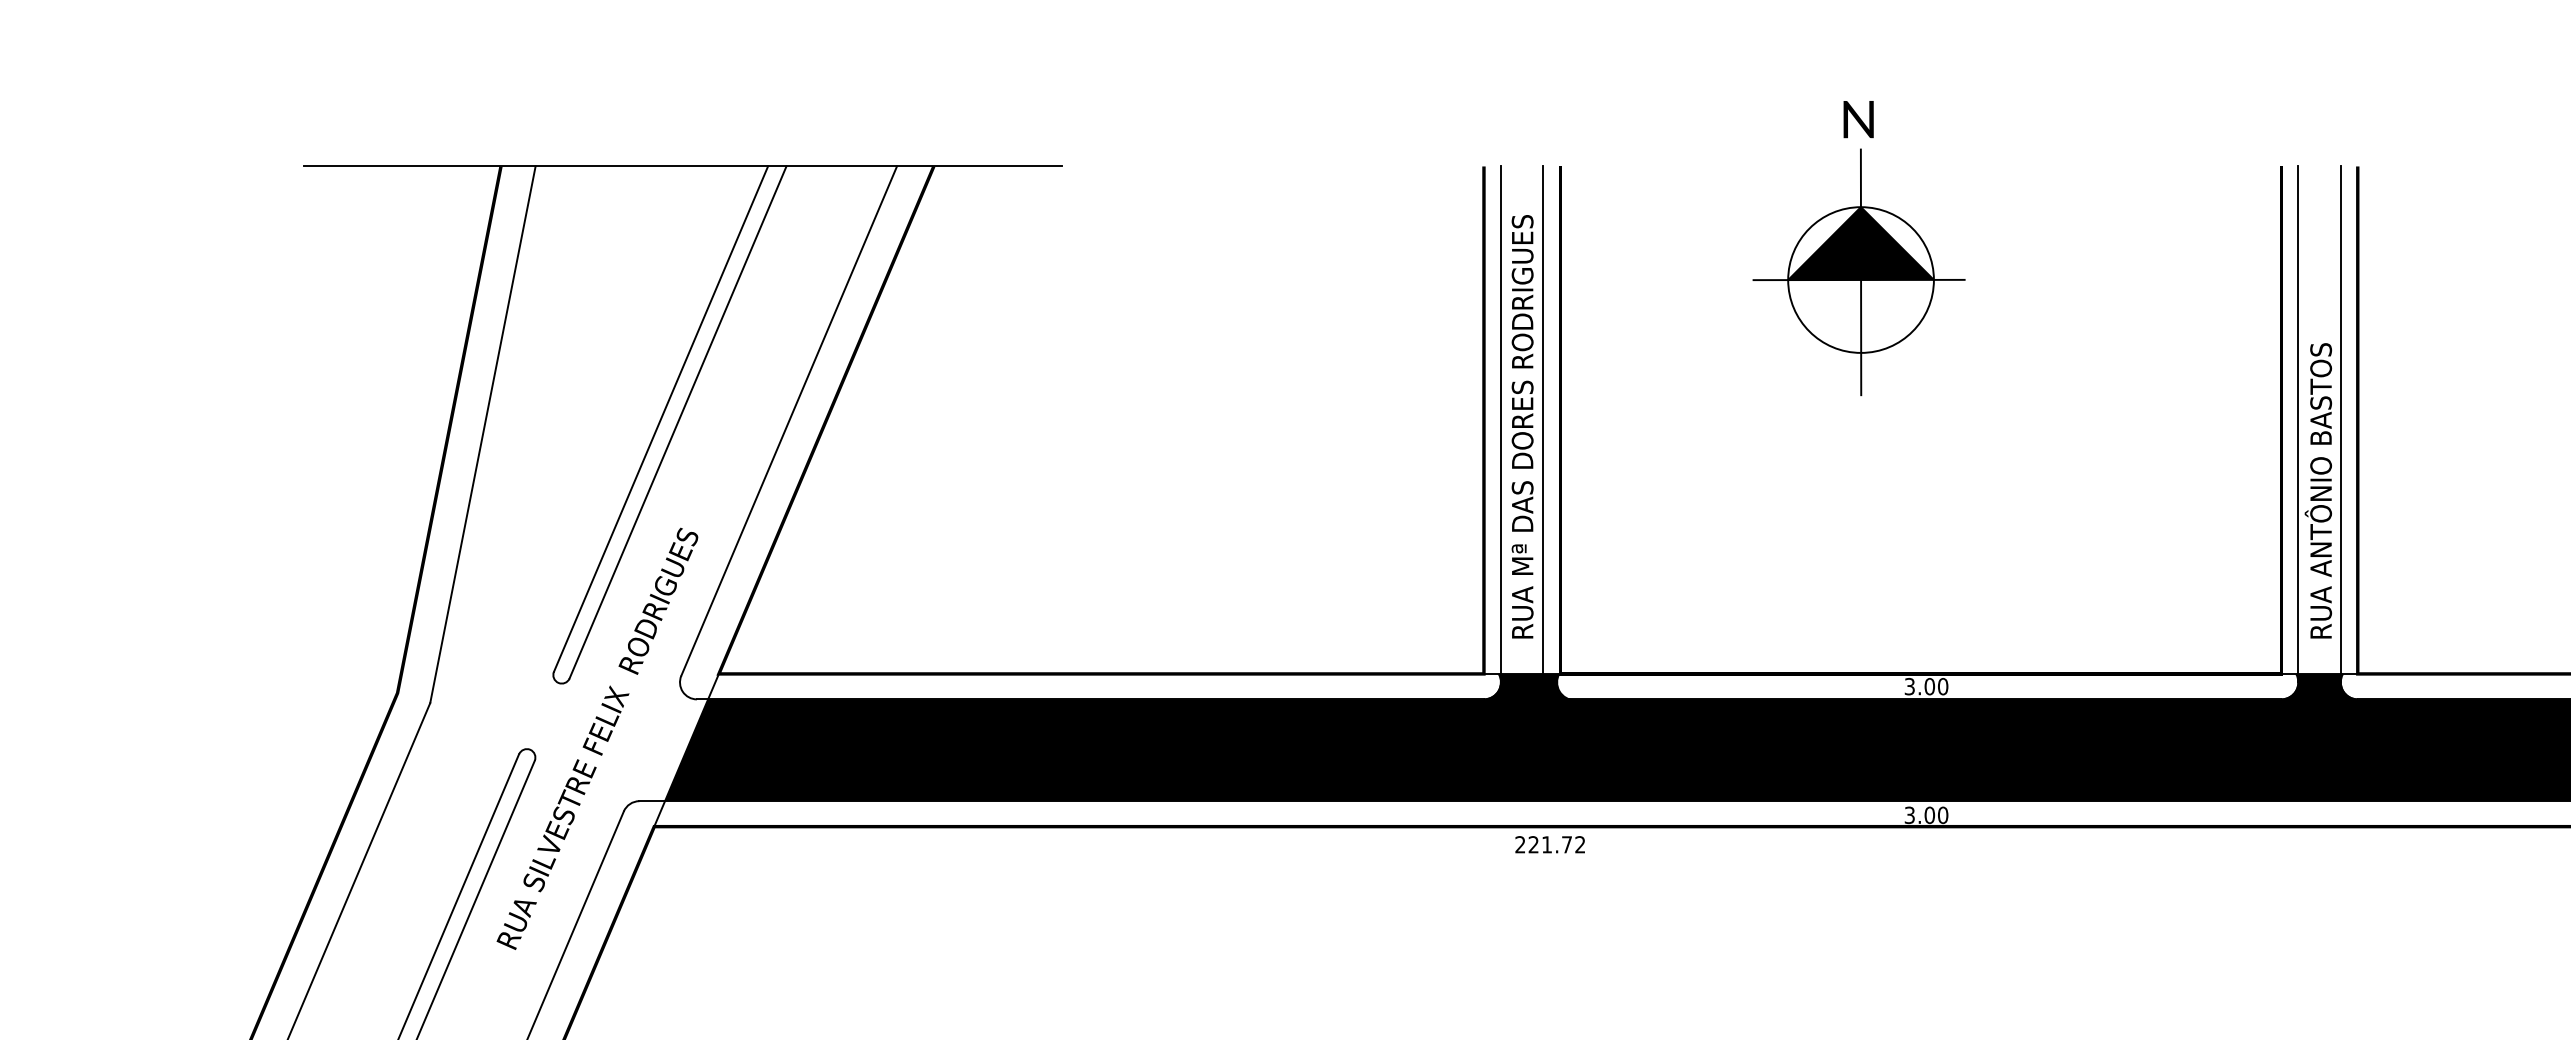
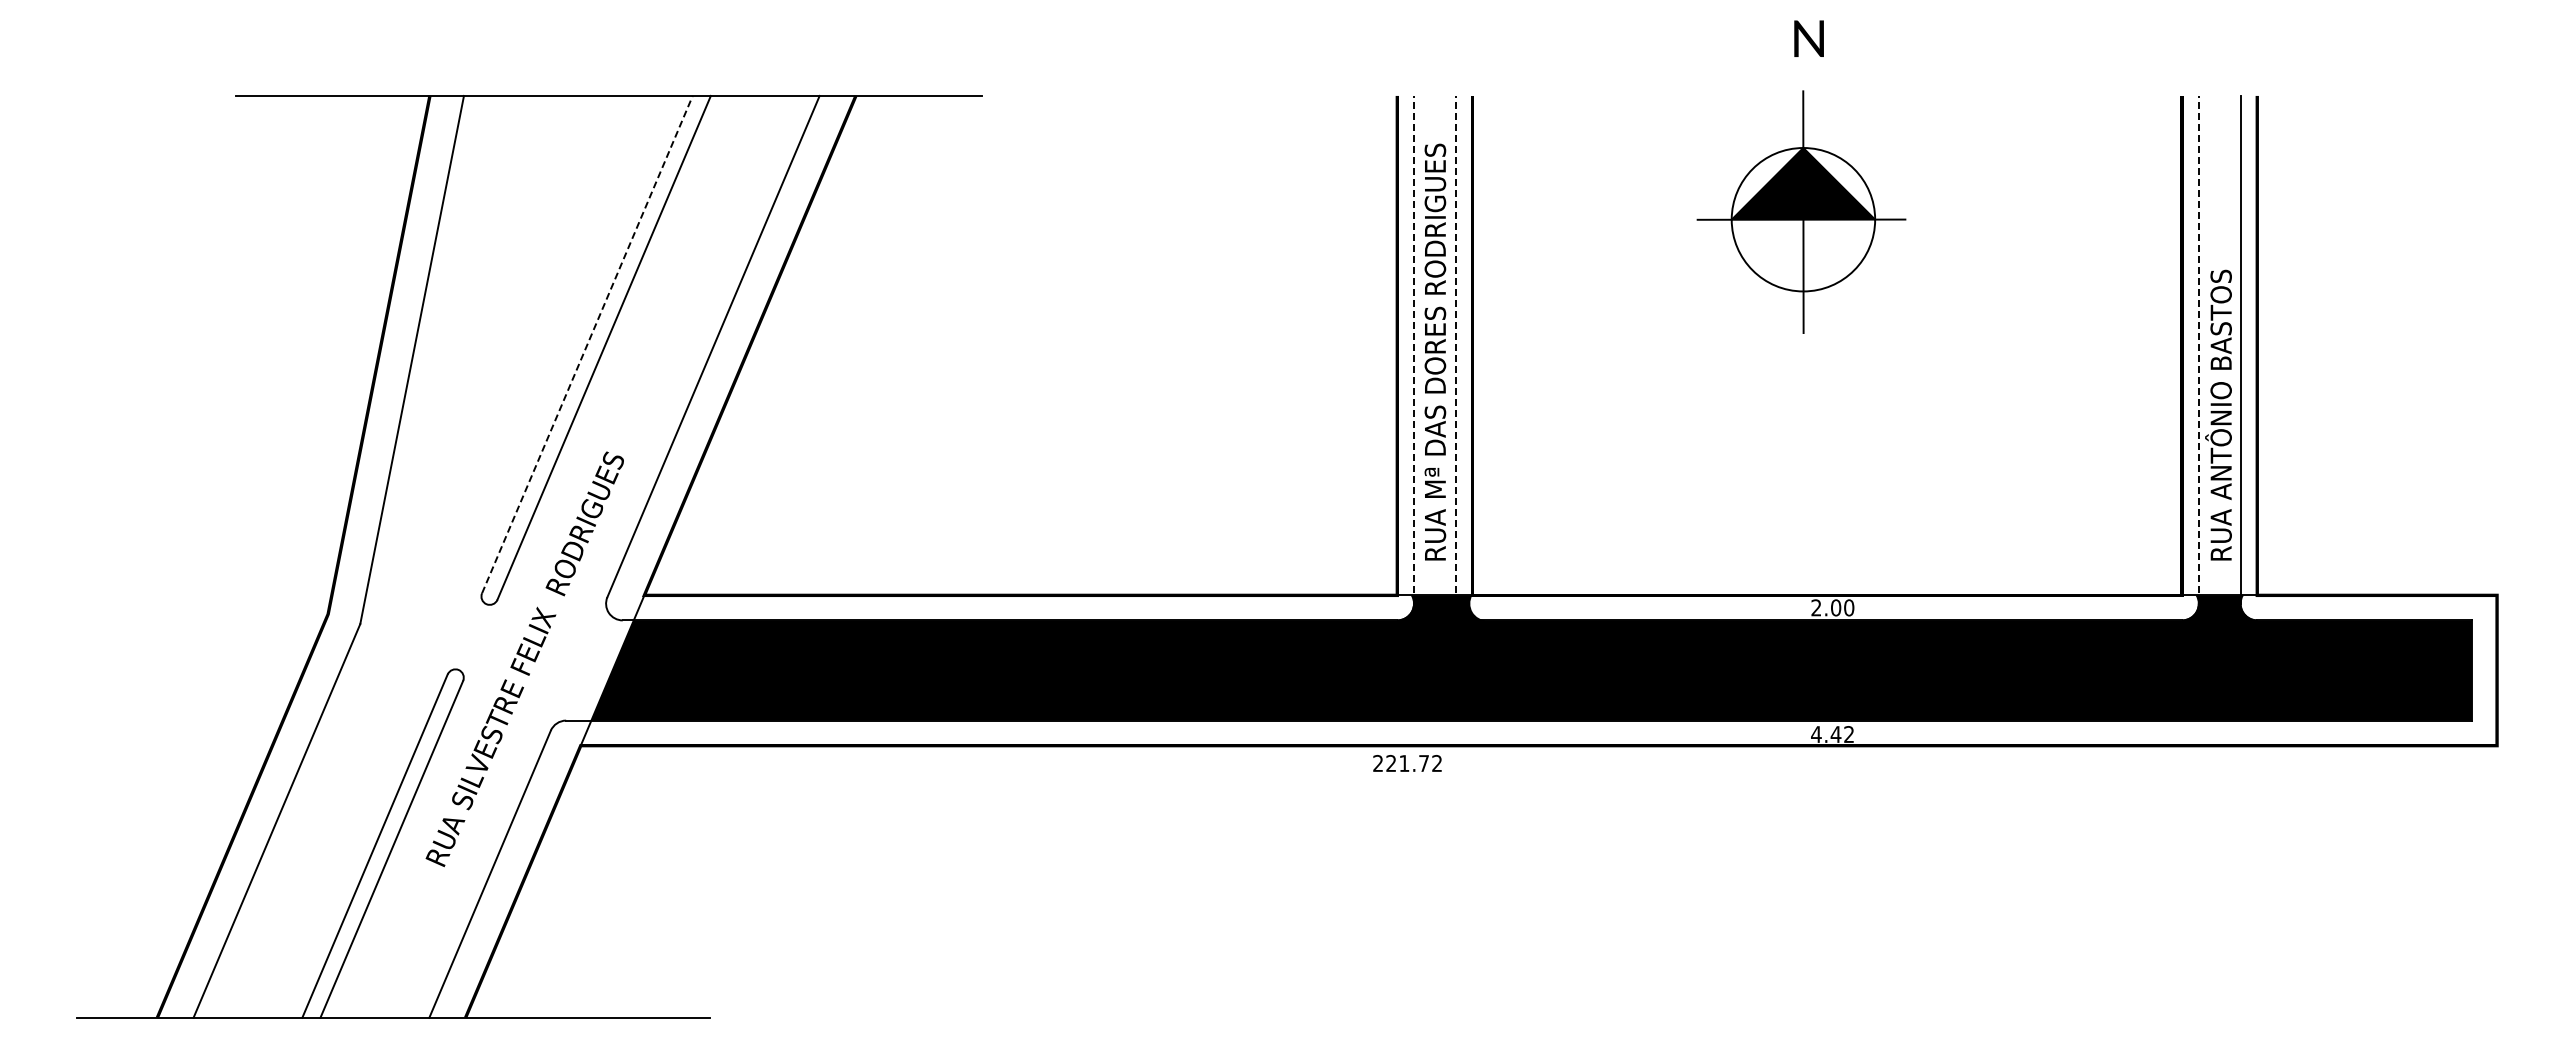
text: (1858, 119) -> (1808, 38), moved
part: (1859, 271) -> (1801, 211), moved
line: (661, 419) -> (587, 344), solid -> dashed
line: (1501, 424) -> (1414, 349), solid -> dashed
line: (1543, 424) -> (1455, 349), solid -> dashed
line: (2298, 424) -> (2198, 349), solid -> dashed
text: (1909, 686) -> (1816, 607), 3.00 -> 2.00
text: (1926, 815) -> (1832, 734), 3.00 -> 4.42
text: (1550, 844) -> (1407, 763), moved

